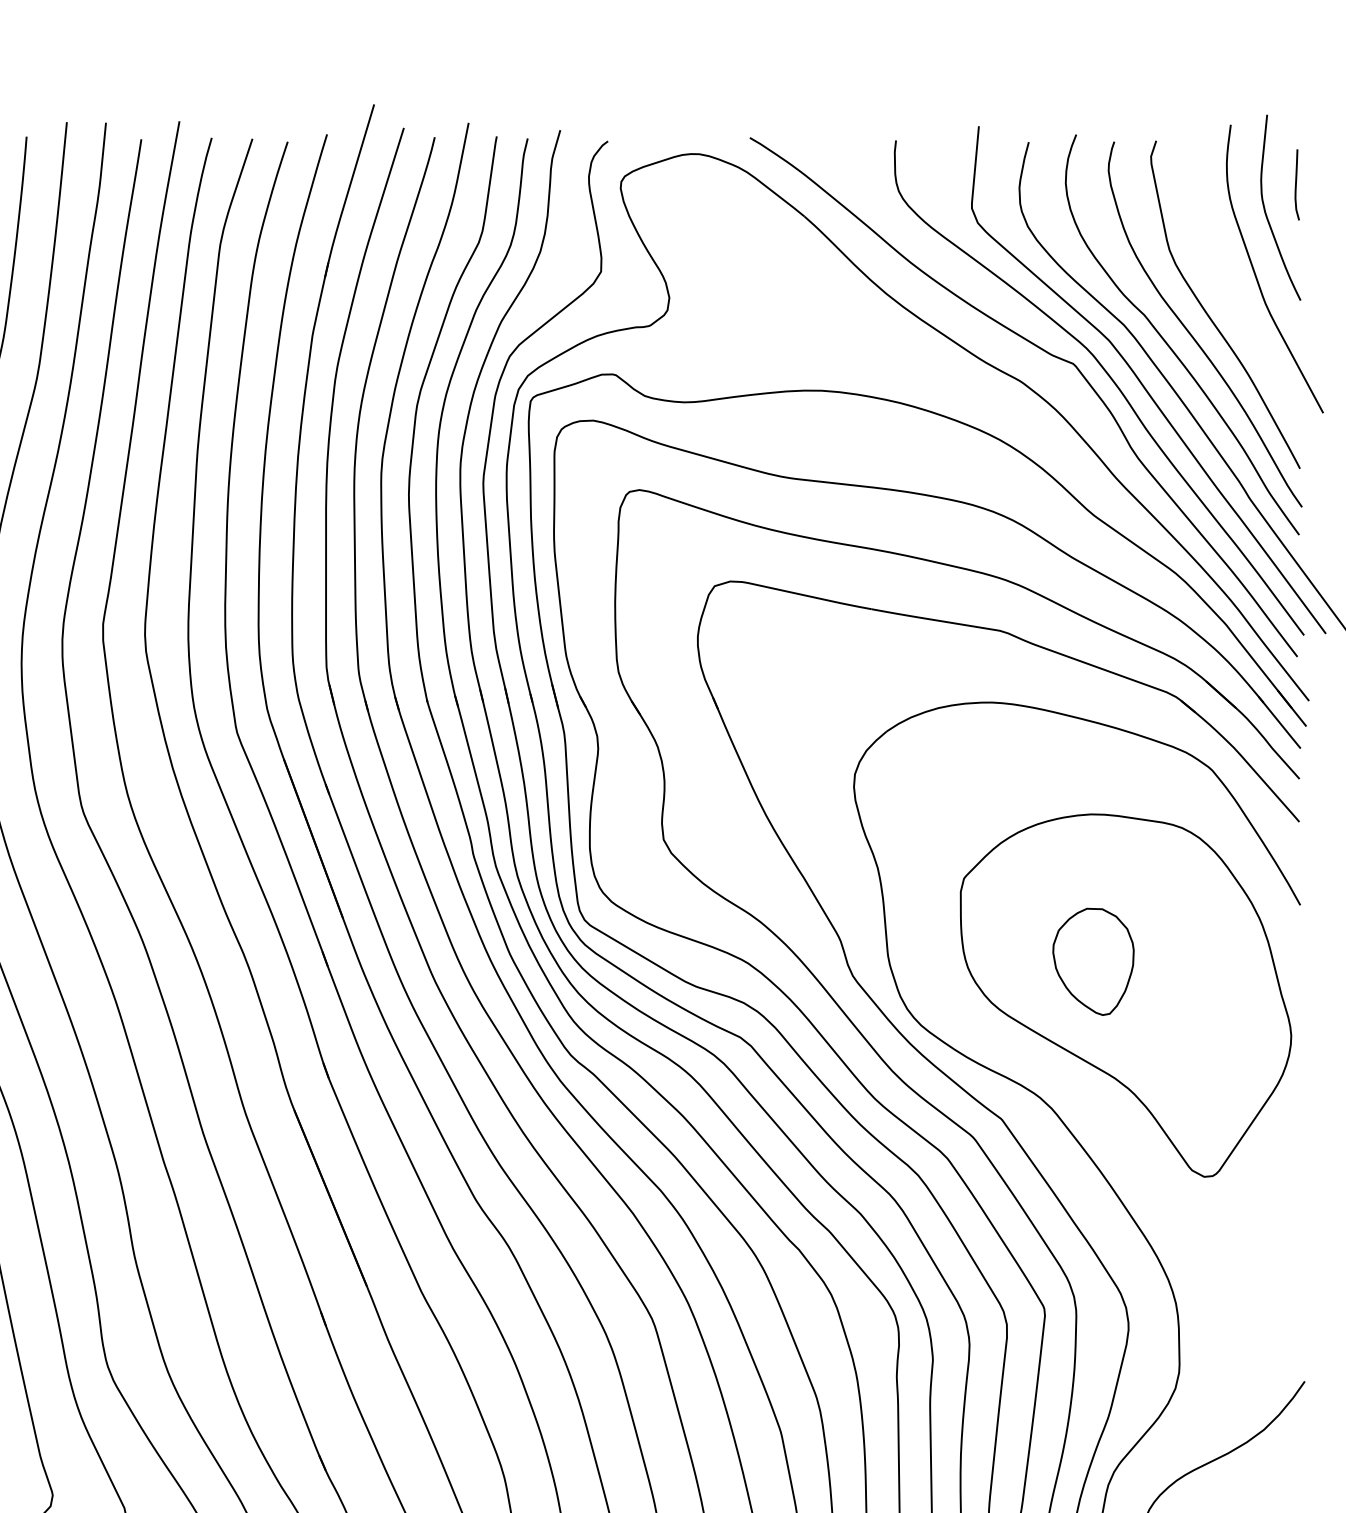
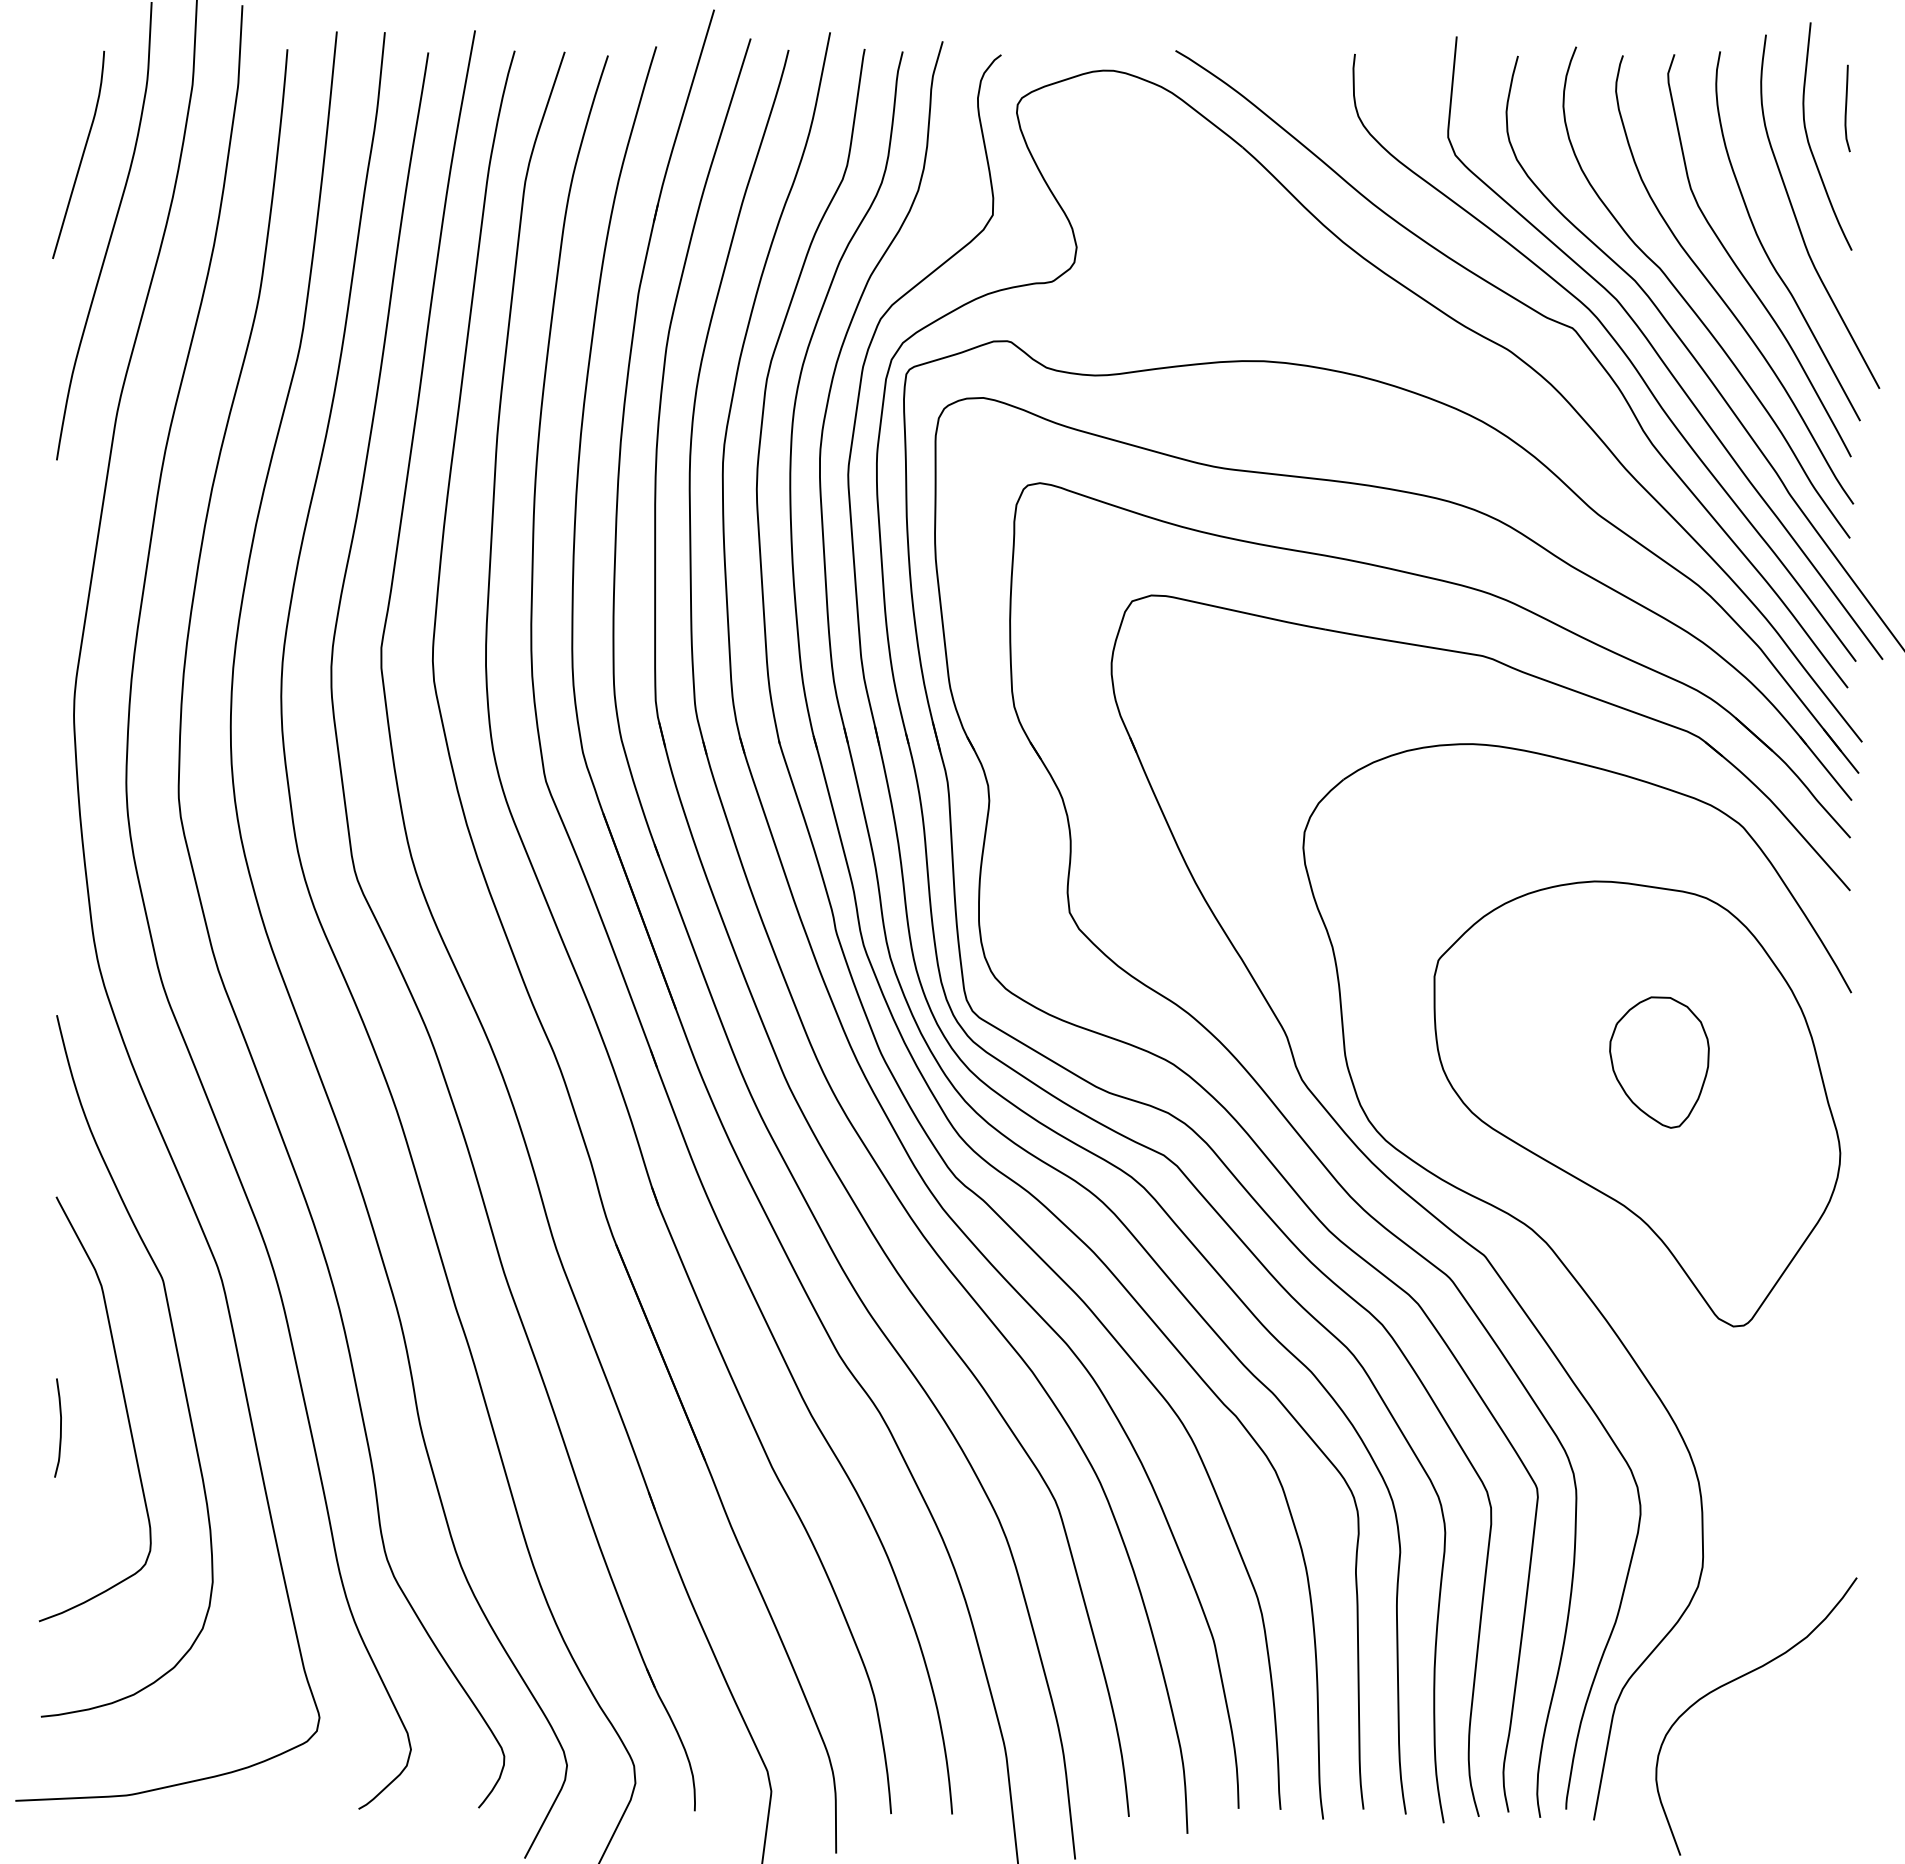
curve: (1229, 298) -> (1764, 247), added
part: (1093, 961) -> (1659, 1062), moved

